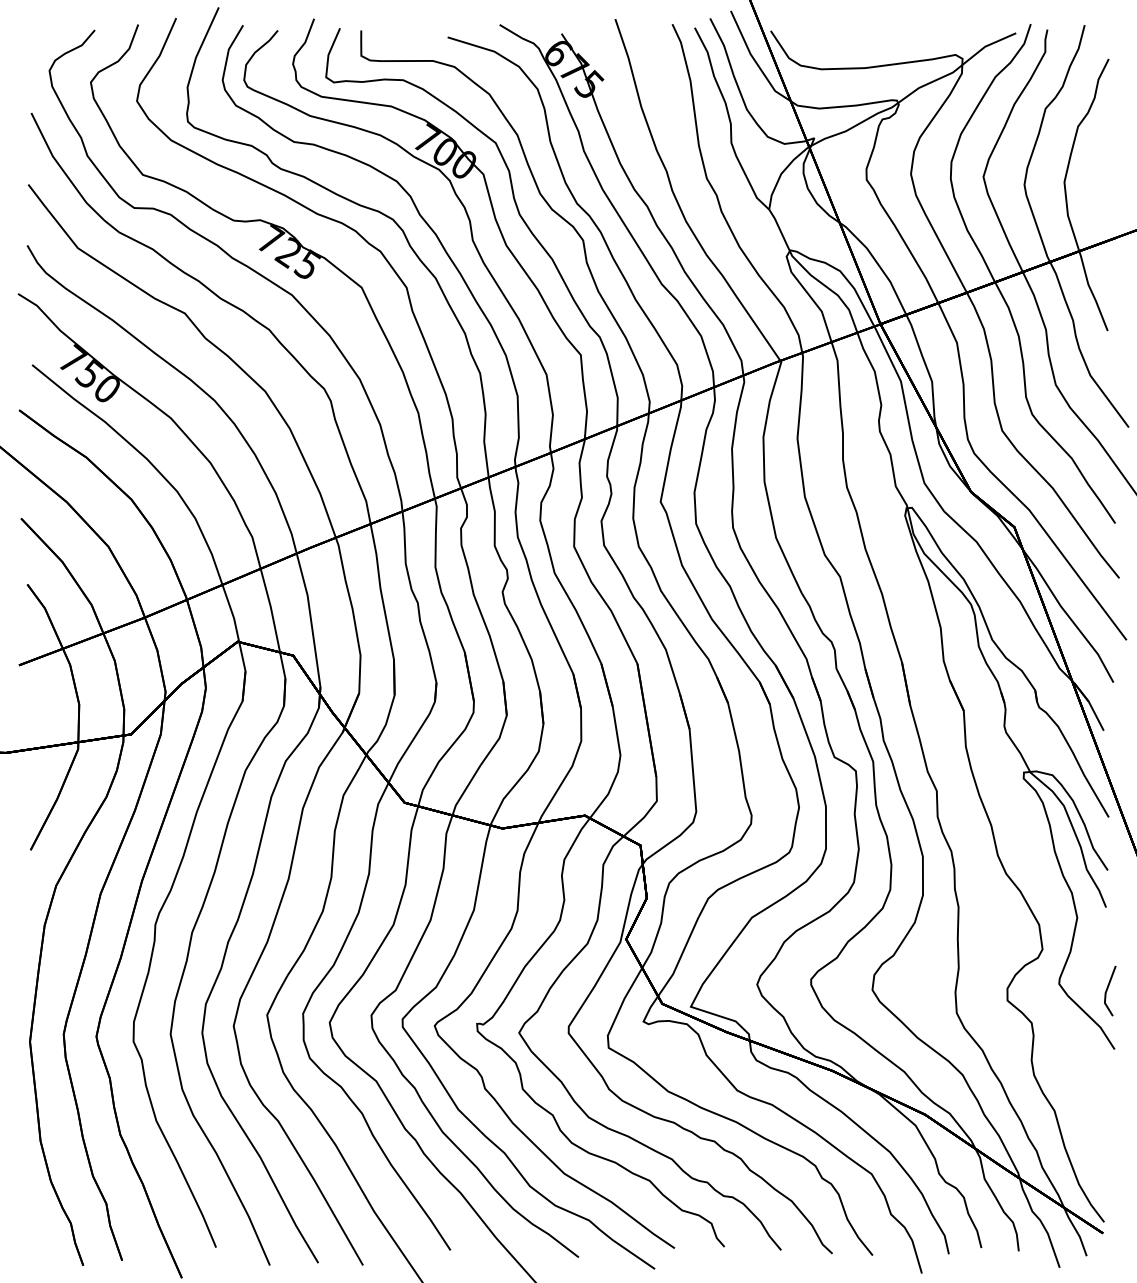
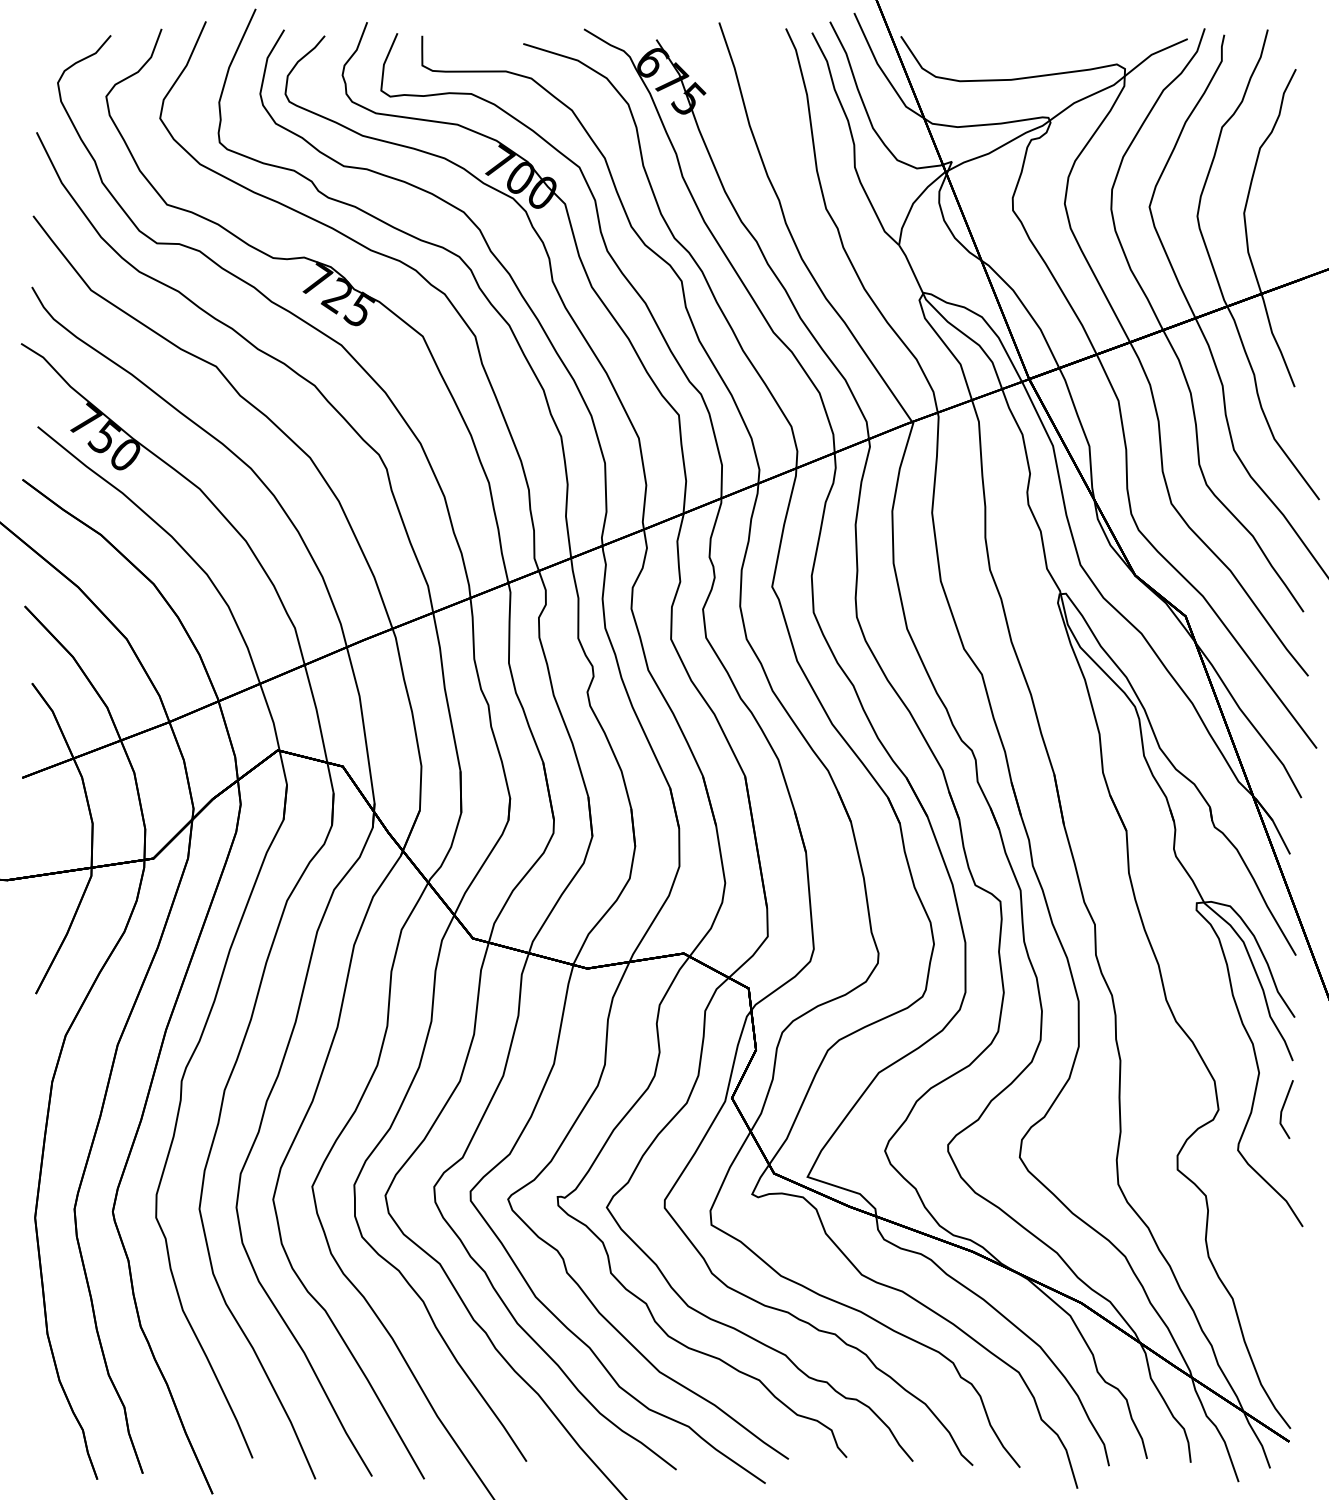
line: (1107, 991) -> (1283, 1109), moved

